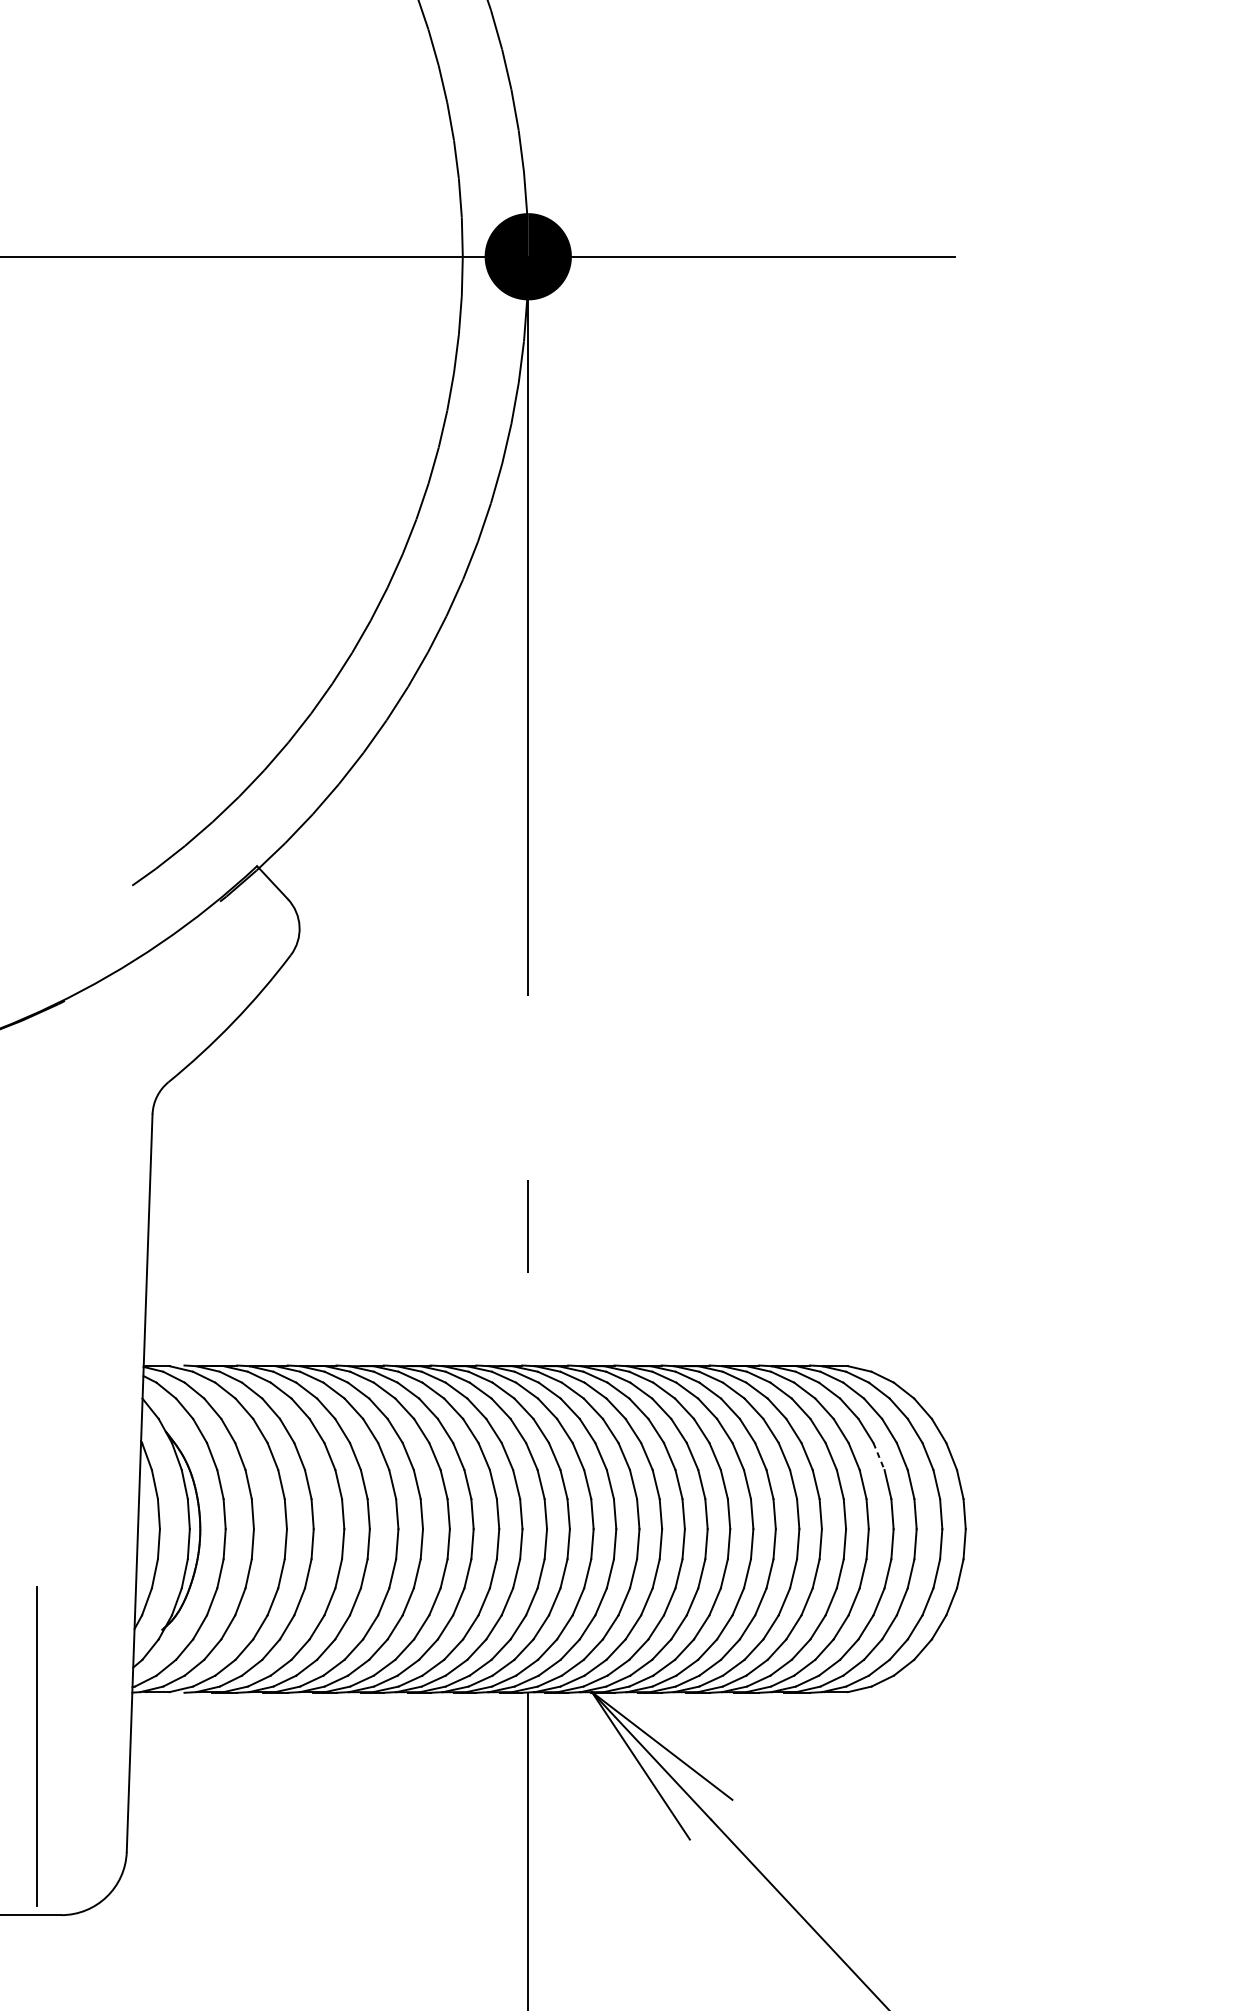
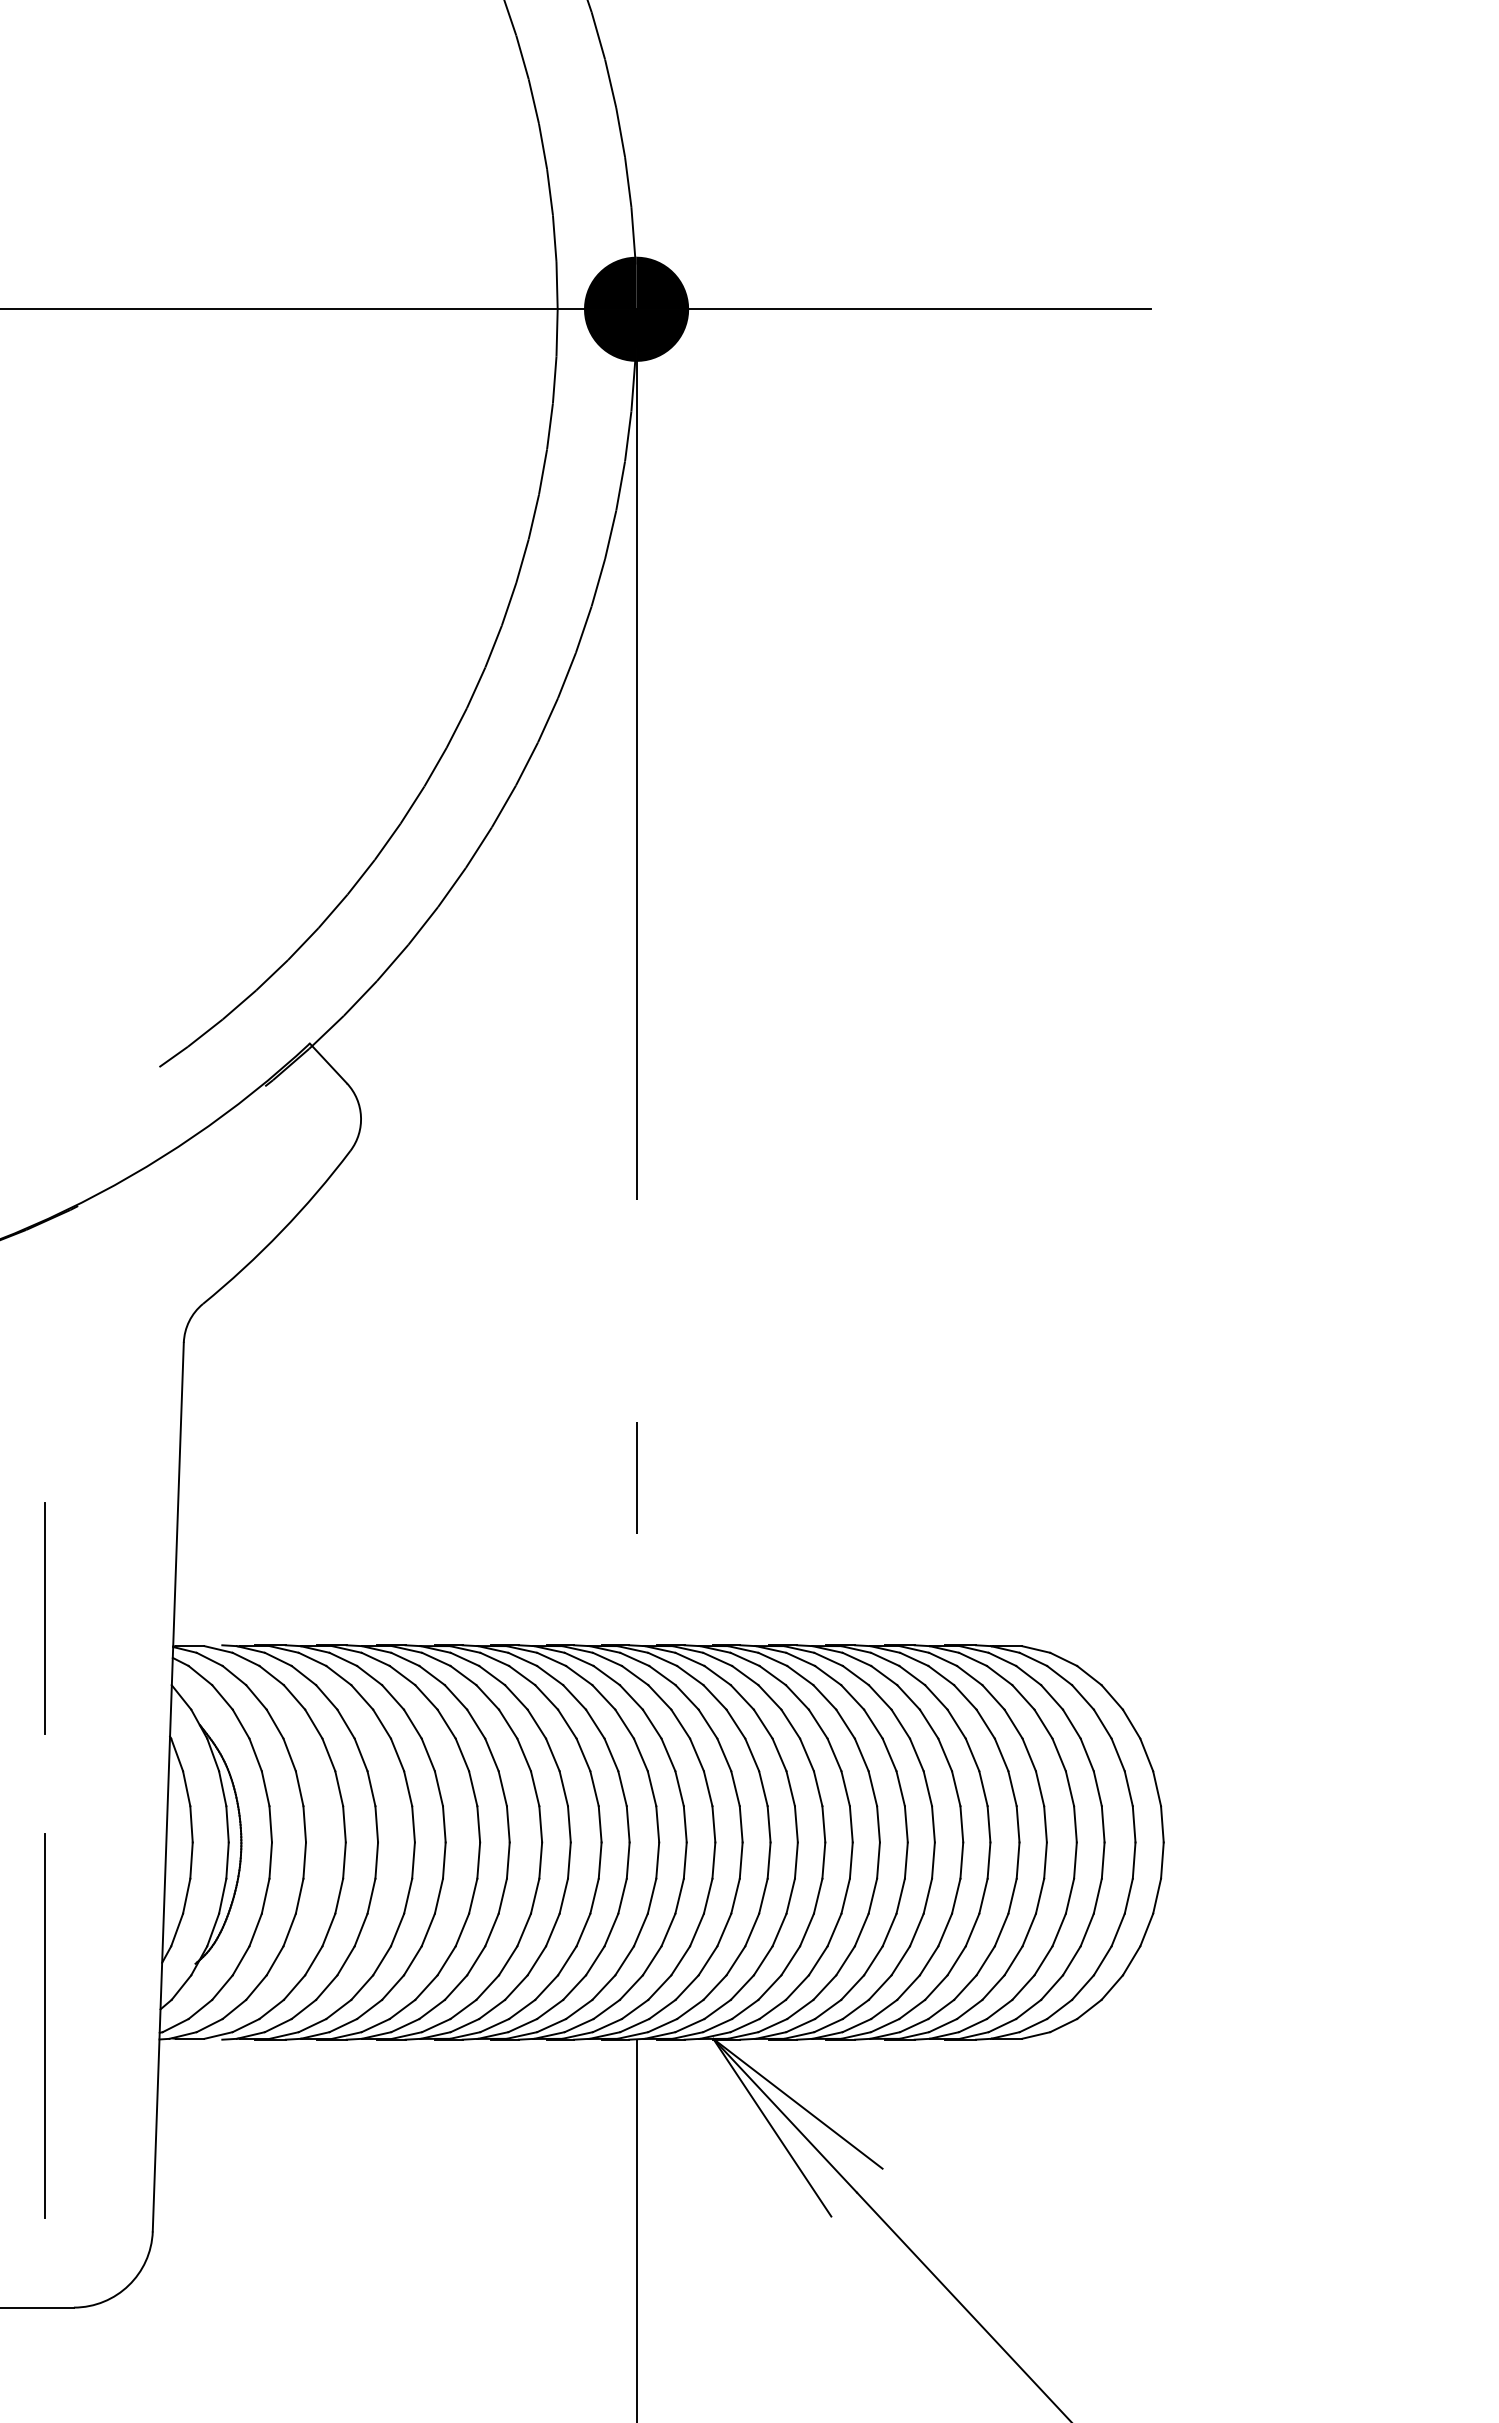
line: (36, 1343) -> (44, 1618), added
line: (879, 1456) -> (1059, 1754), dashed -> solid
line: (36, 1745) -> (44, 2025), moved

